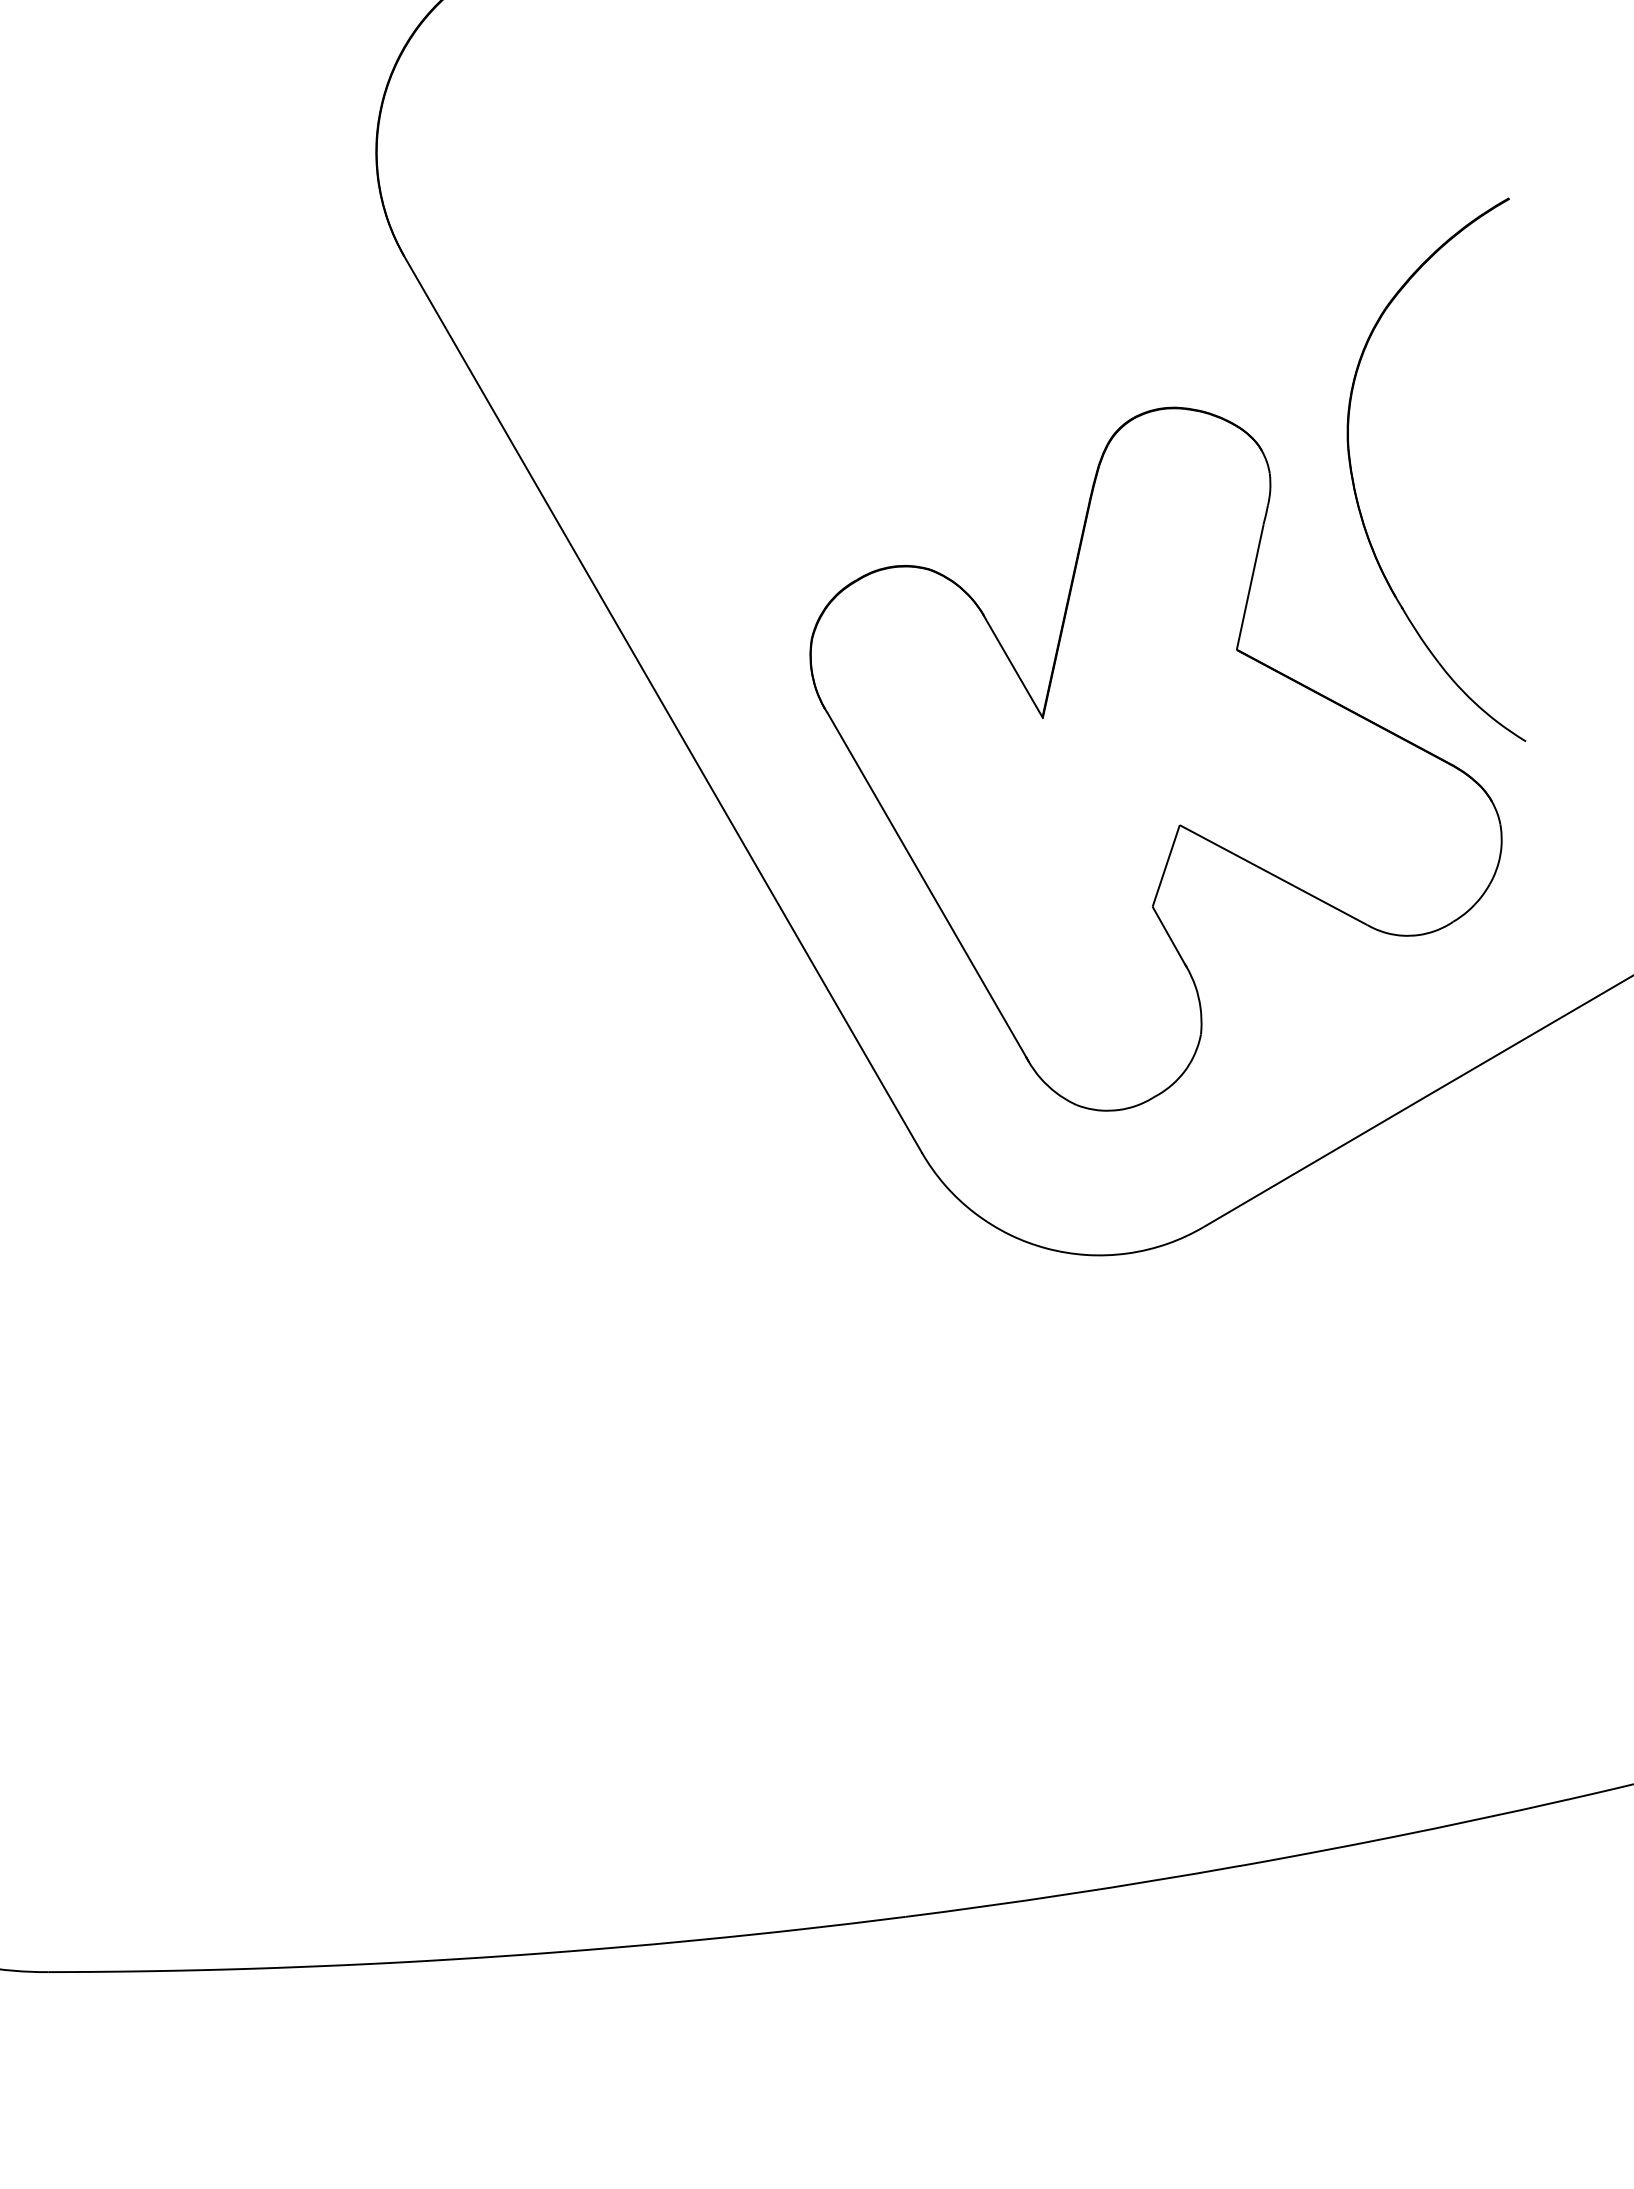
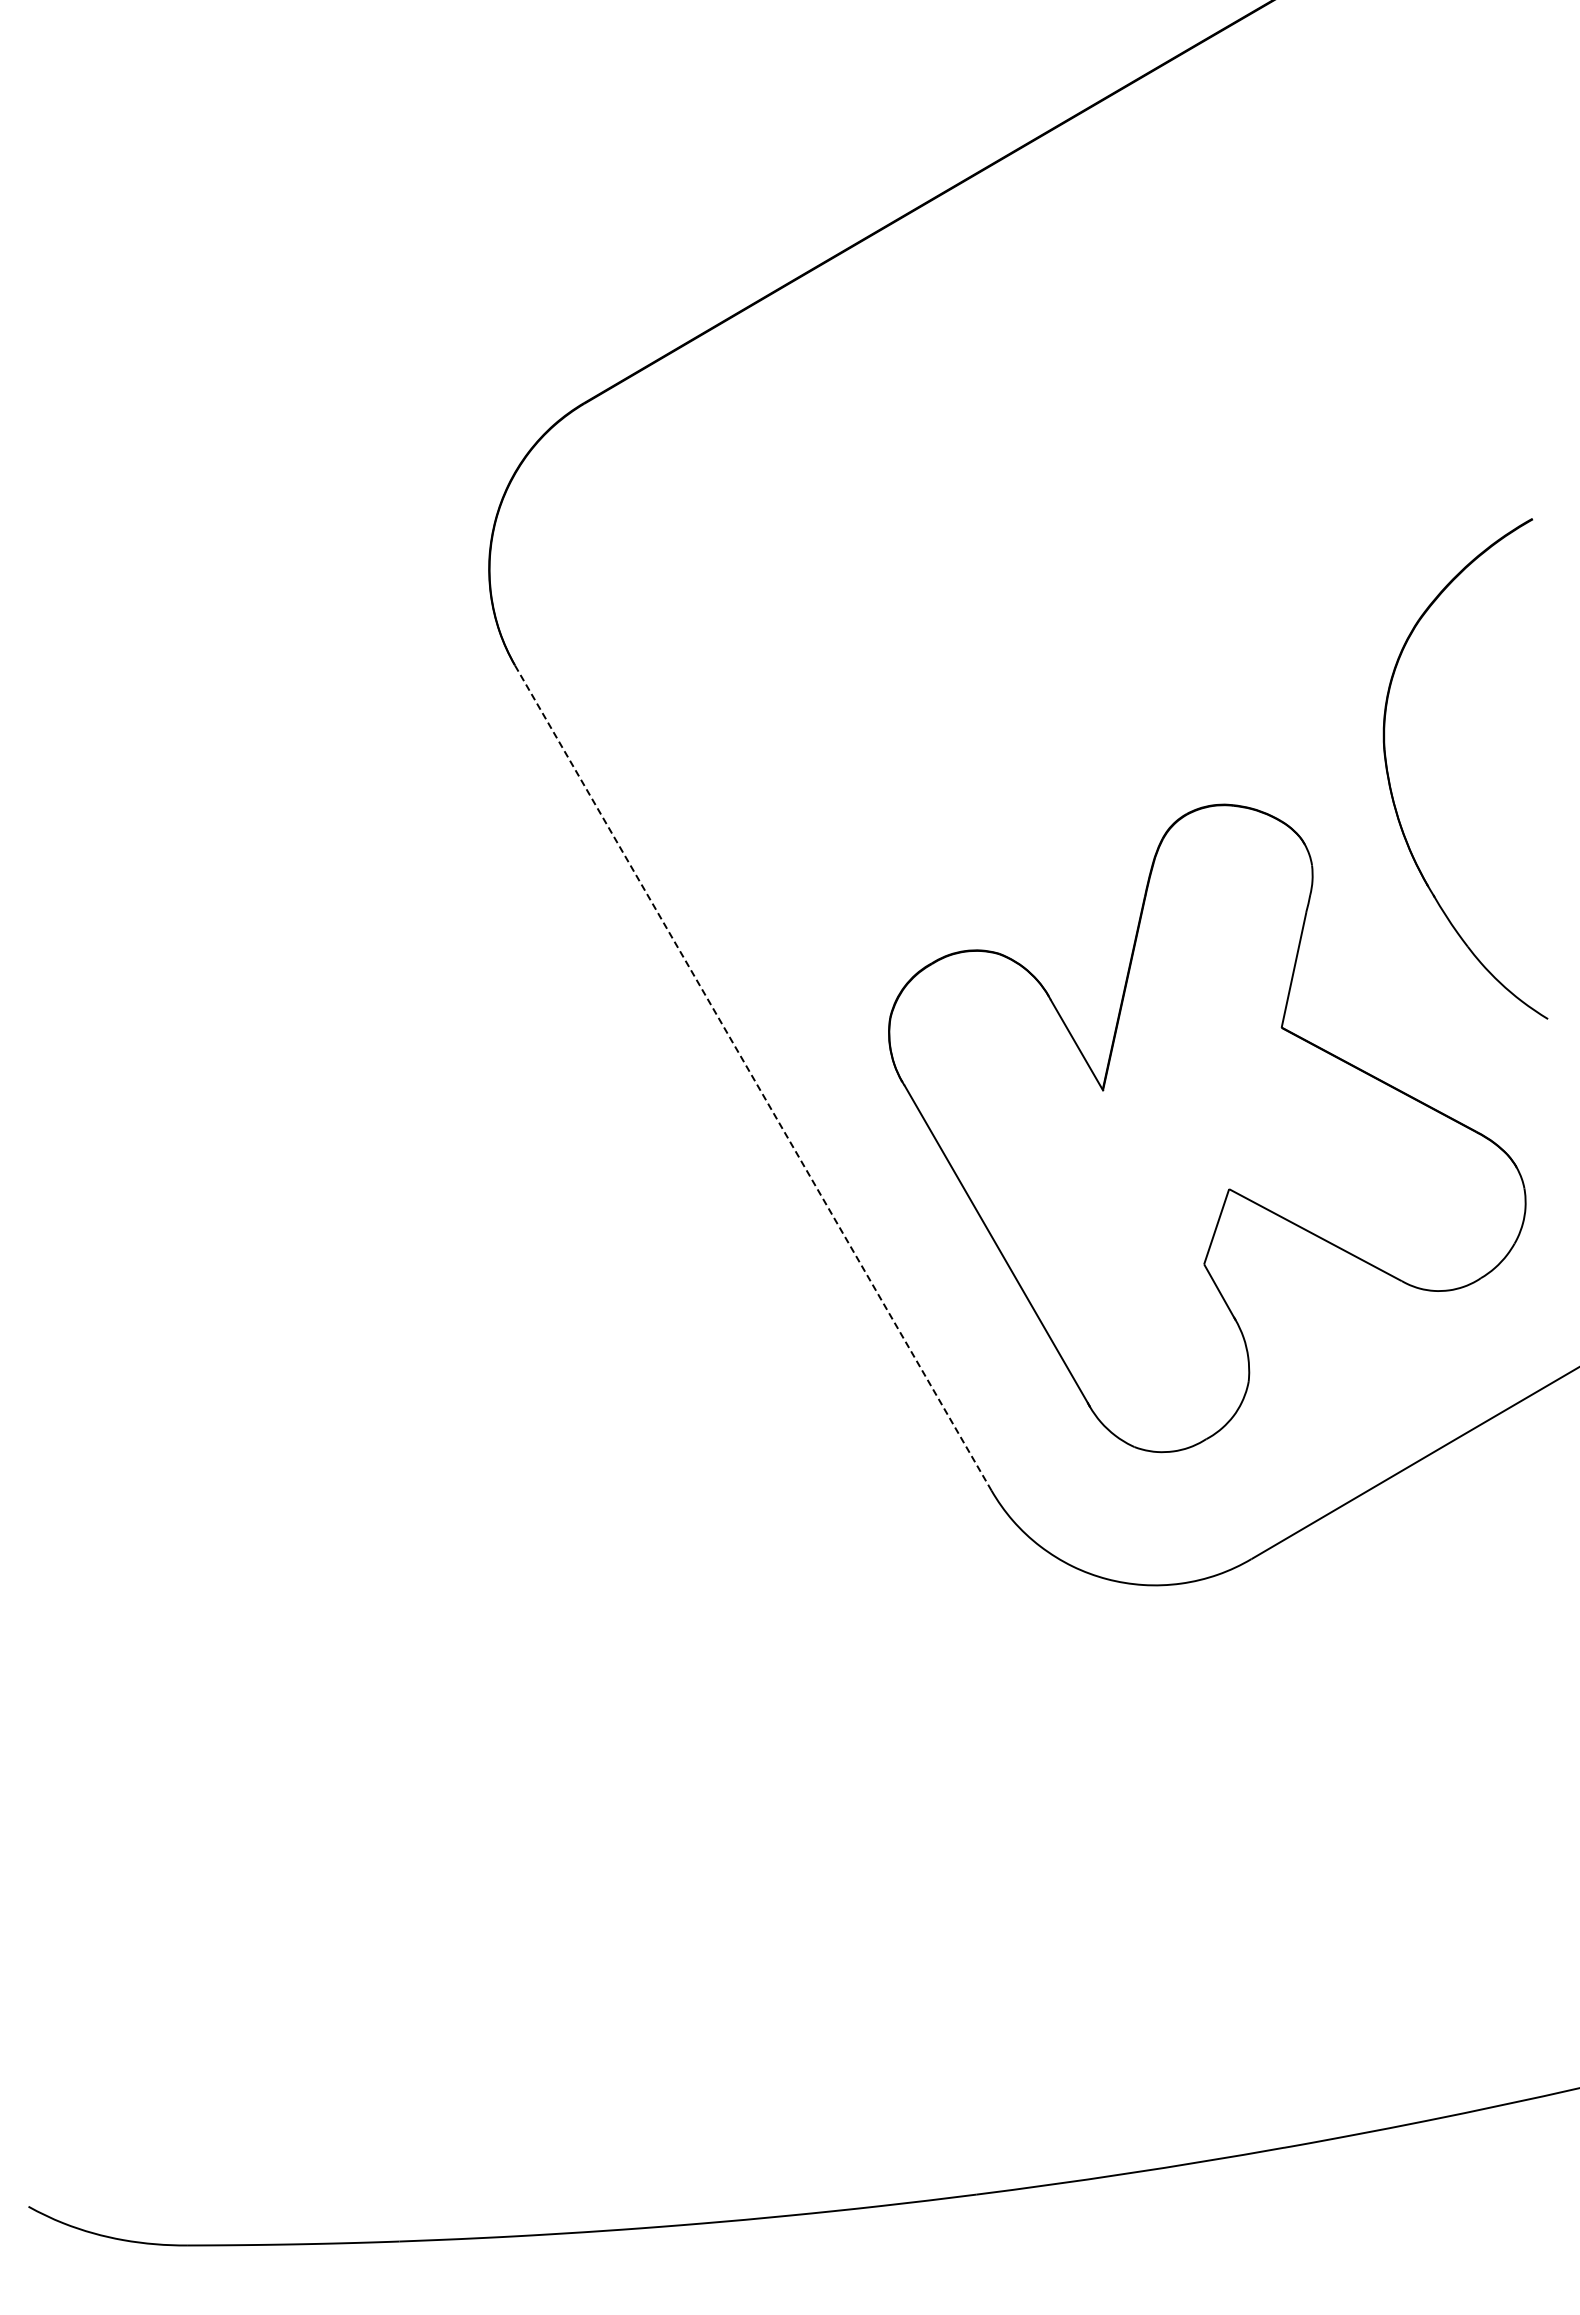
part: (1354, 484) -> (1390, 782), moved
line: (663, 703) -> (753, 1077), solid -> dashed

